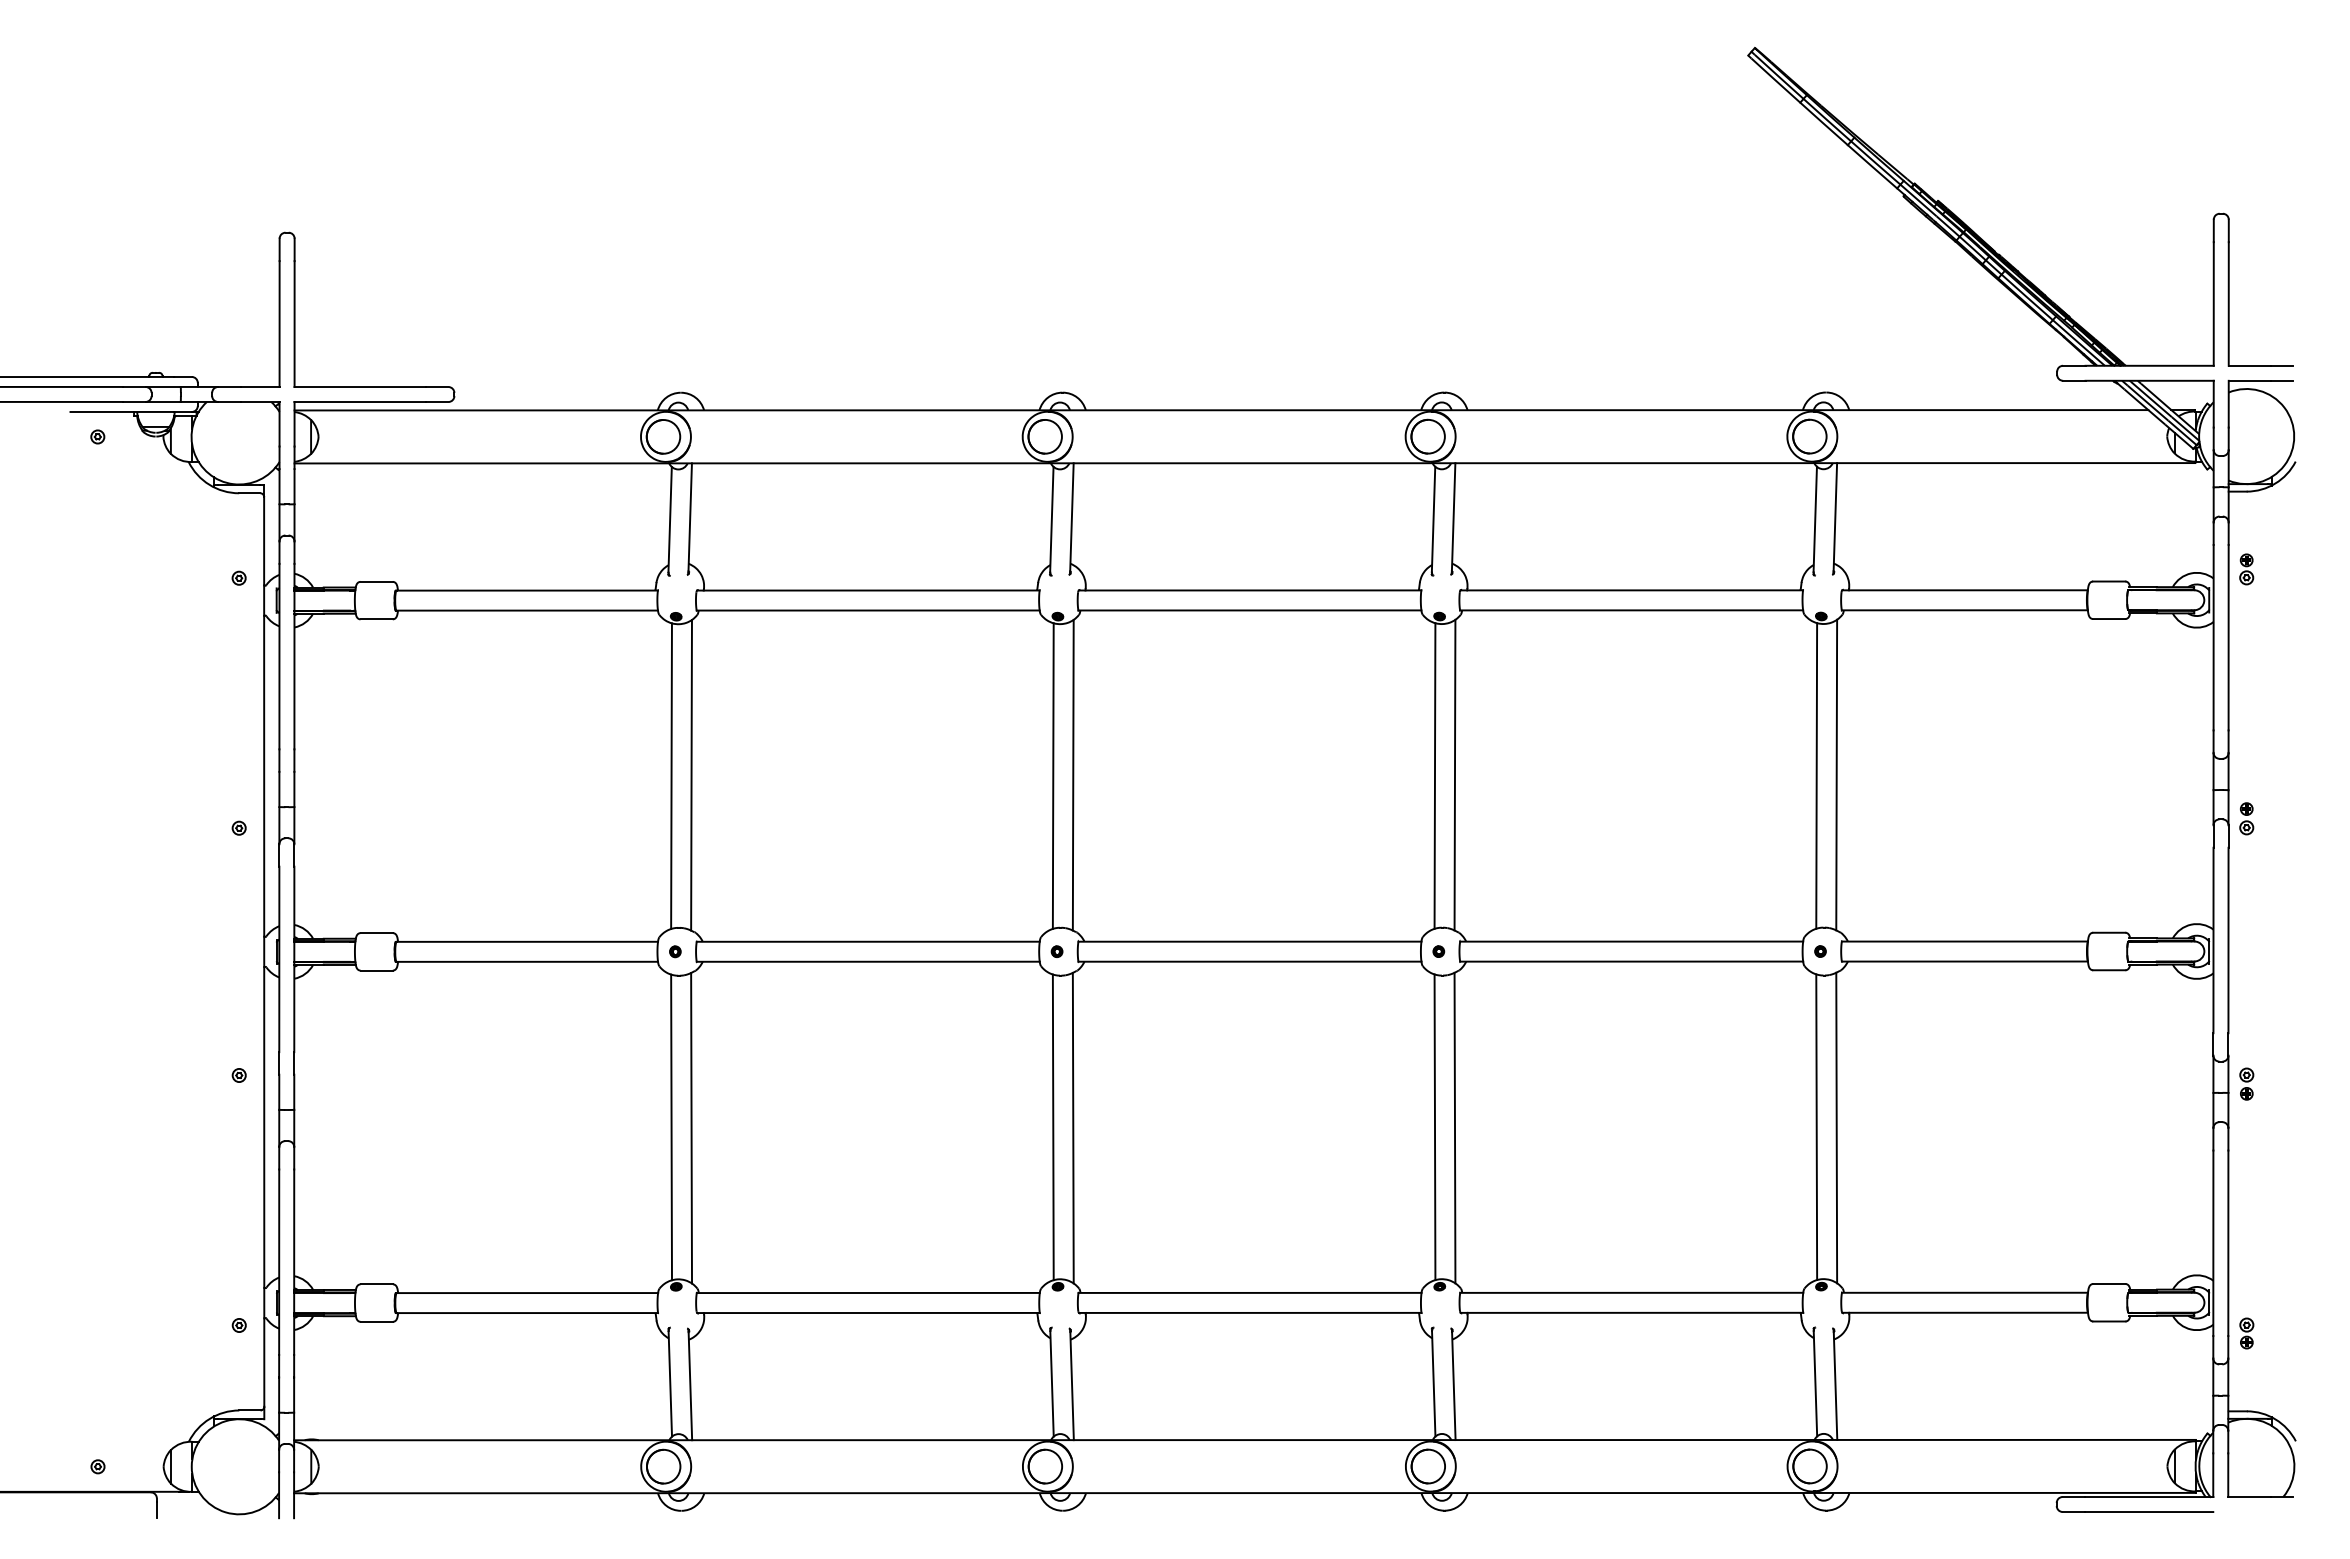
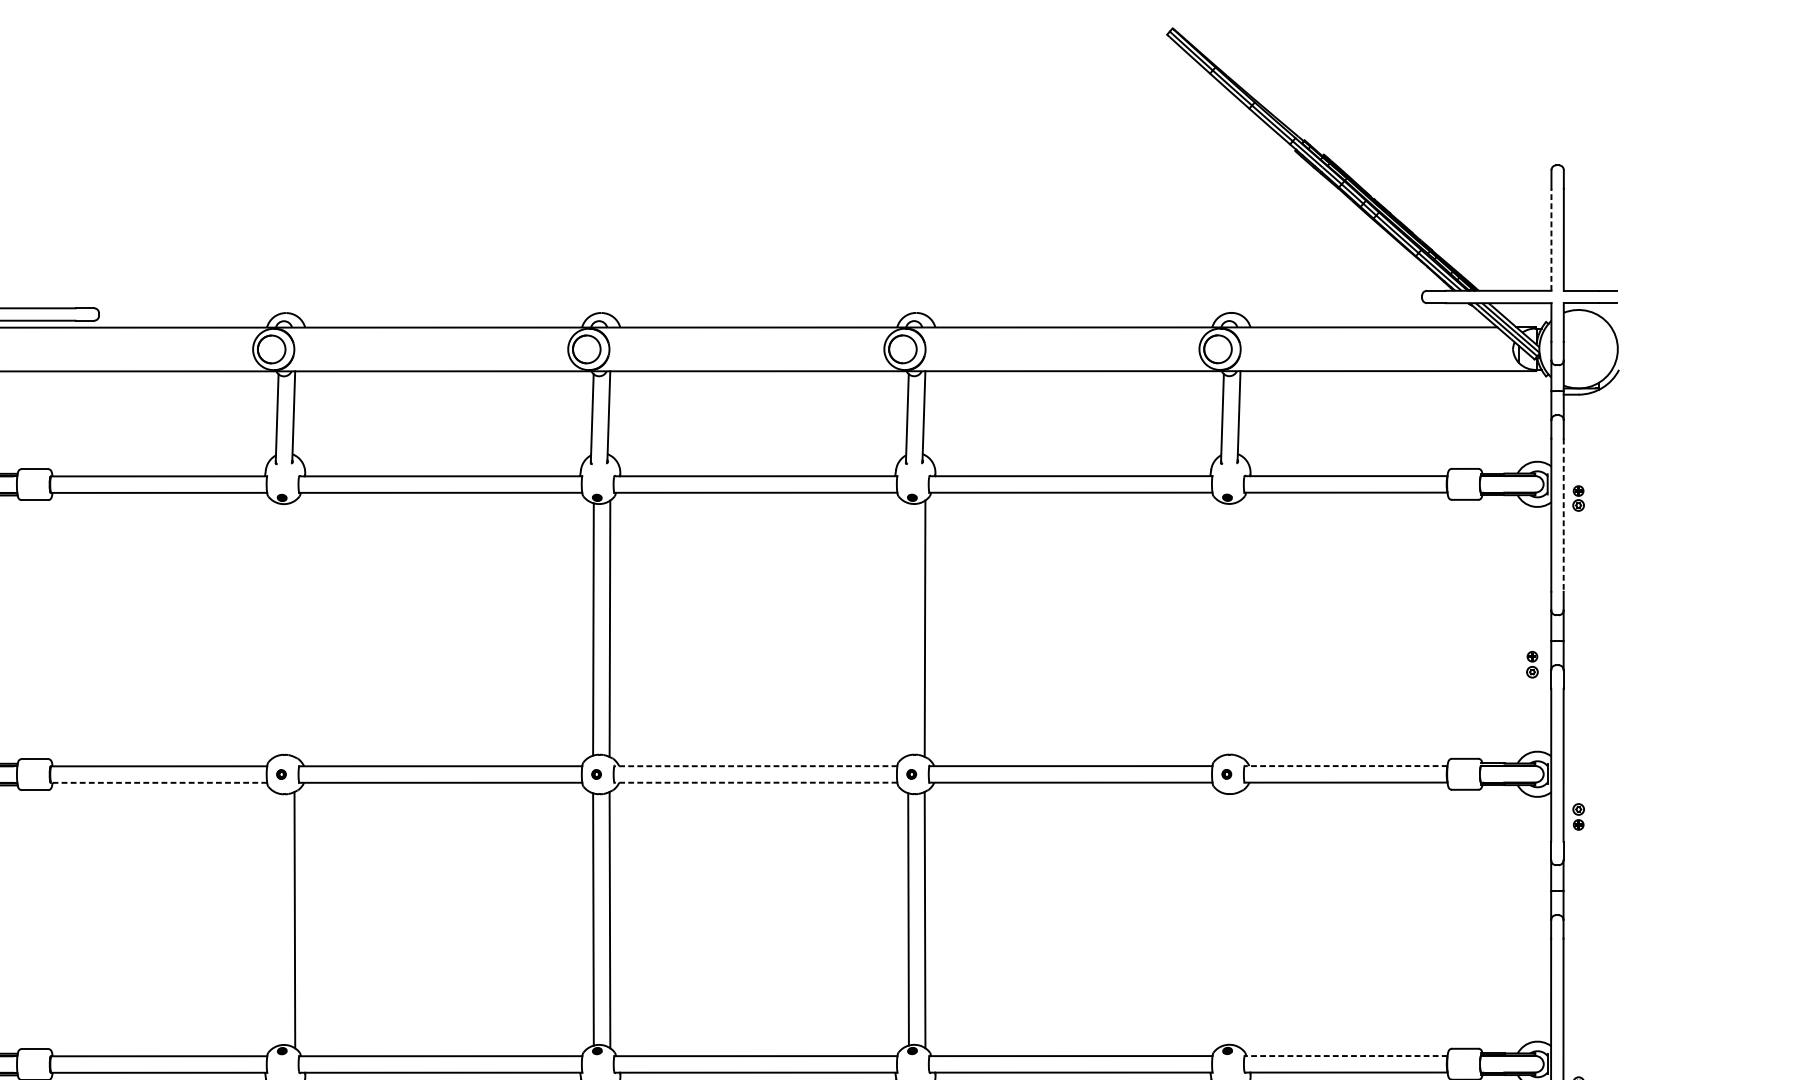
line: (2213, 303) -> (1551, 239), solid -> dashed
part: (2246, 569) -> (1578, 498), moved
line: (2228, 637) -> (1563, 515), solid -> dashed
line: (691, 774) -> (294, 628), removed
line: (1836, 774) -> (1240, 628), removed
line: (671, 775) -> (278, 629), removed
line: (1434, 775) -> (908, 629), removed
line: (1816, 775) -> (1223, 629), removed
part: (2246, 818) -> (1532, 664), moved
line: (1249, 941) -> (755, 766), solid -> dashed
line: (1964, 941) -> (1345, 766), solid -> dashed
line: (527, 961) -> (159, 782), solid -> dashed
line: (1249, 961) -> (755, 782), solid -> dashed
part: (2246, 1083) -> (1578, 816), moved
line: (671, 1127) -> (278, 919), removed
line: (1816, 1127) -> (1223, 919), removed
line: (1836, 1127) -> (1240, 919), removed
line: (1964, 1292) -> (1345, 1055), solid -> dashed

